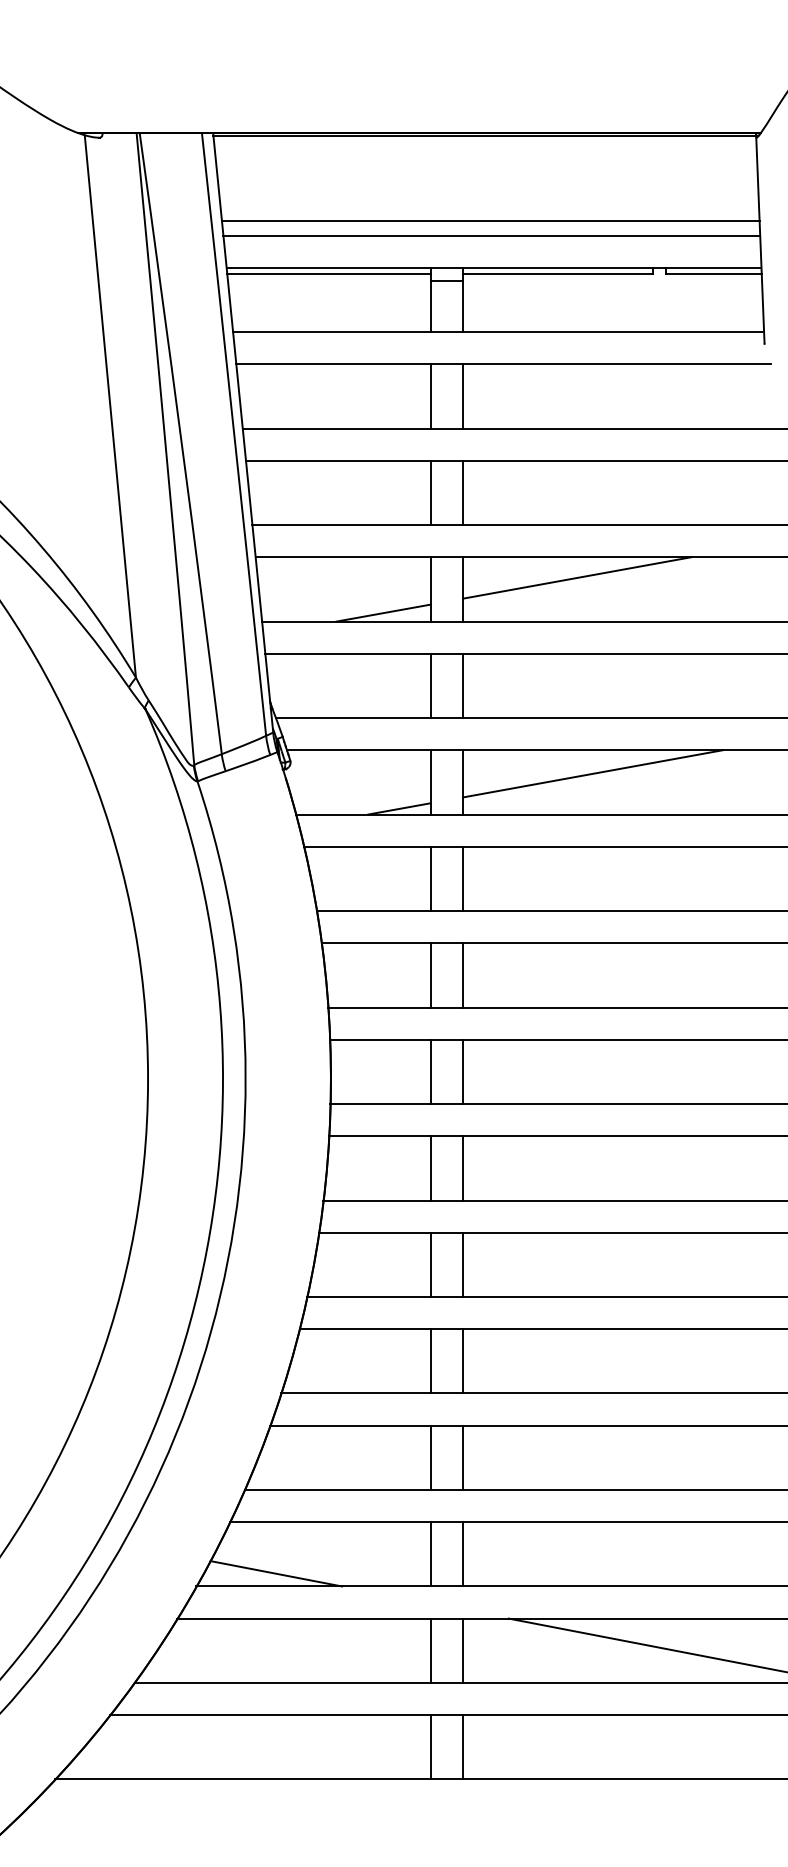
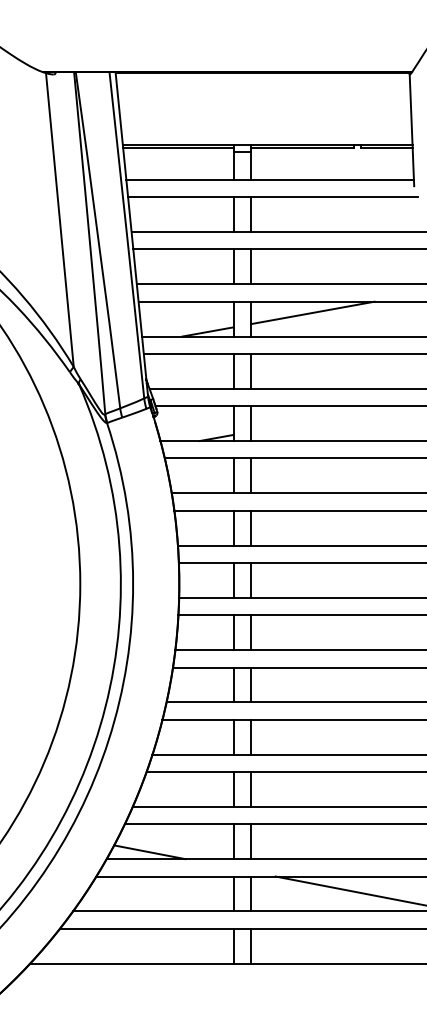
line: (490, 220) -> (265, 119), removed
line: (491, 235) -> (266, 127), removed
line: (591, 772) -> (320, 418), removed

